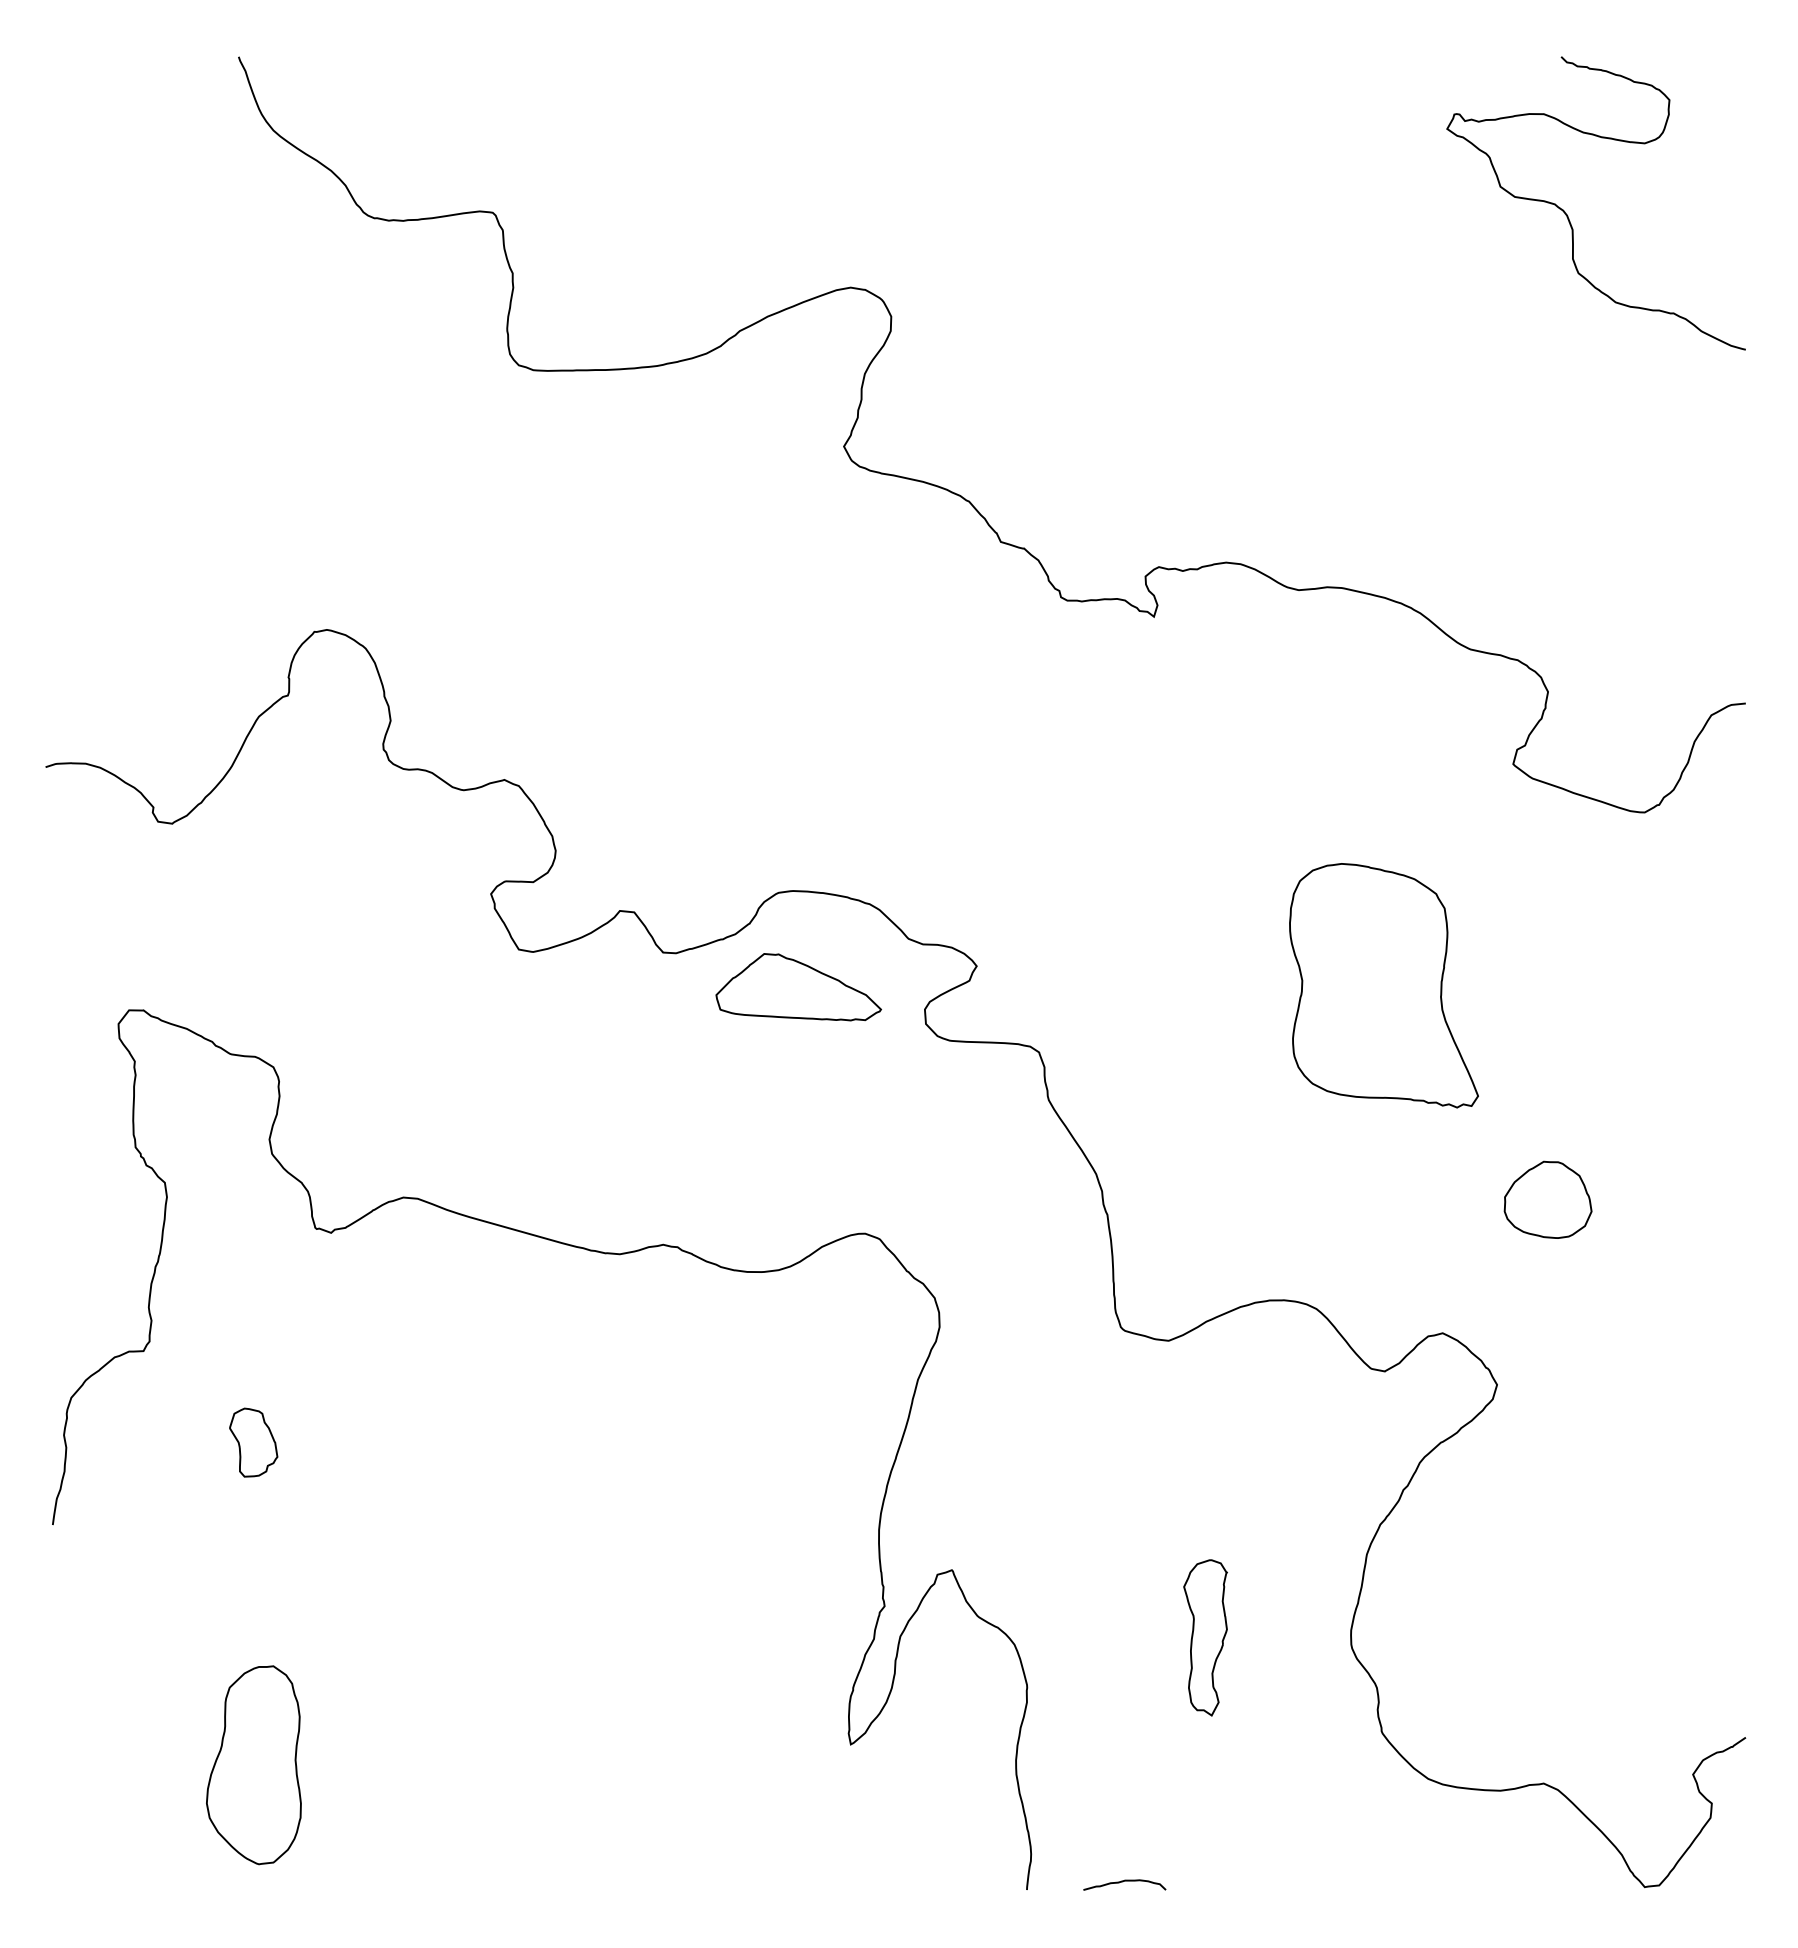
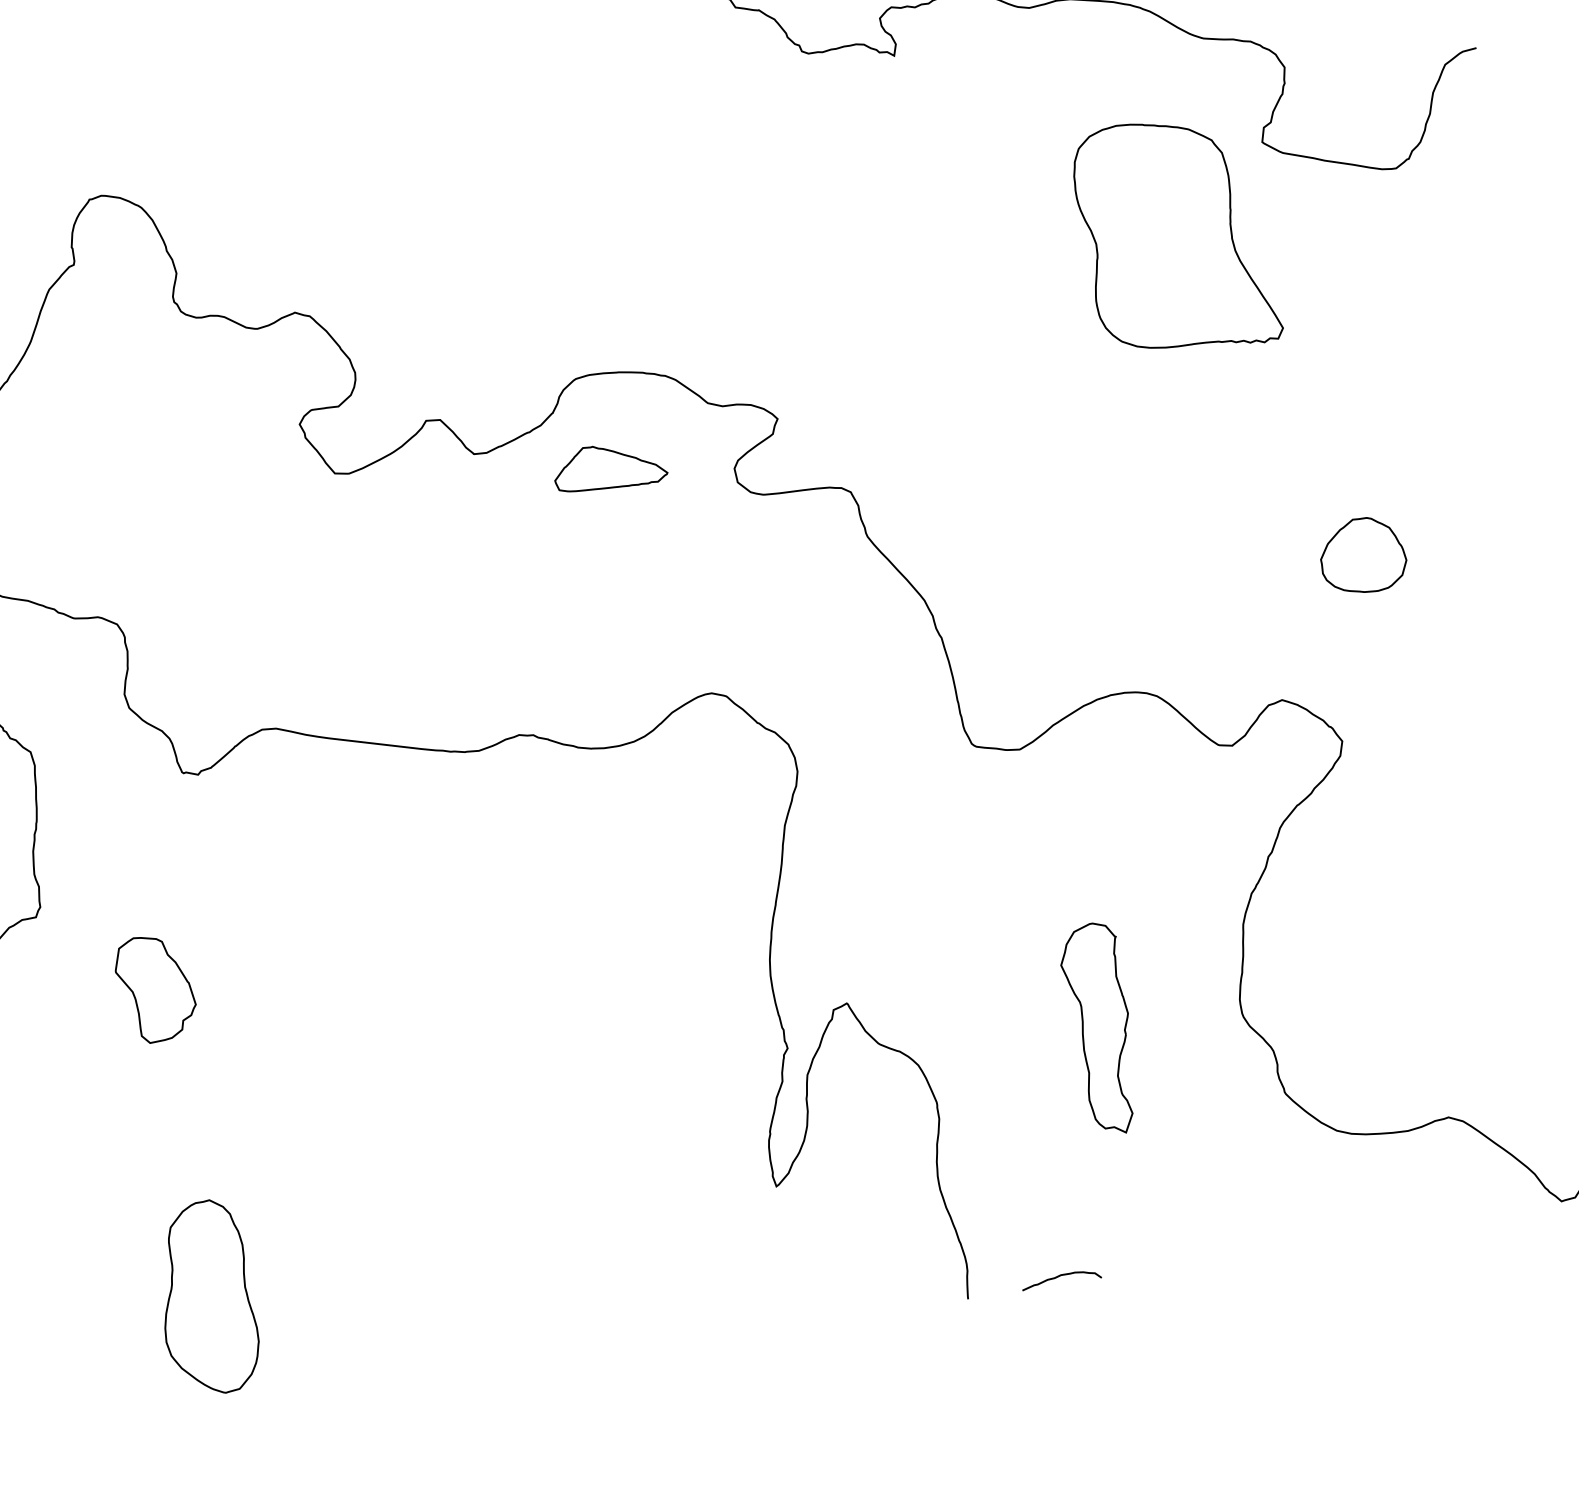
part: (1383, 985) -> (1175, 236), moved
part: (798, 987) -> (609, 466), size x0.7
part: (253, 1442) -> (155, 988), size x1.6
part: (1205, 1637) -> (1100, 1029), size x1.4

